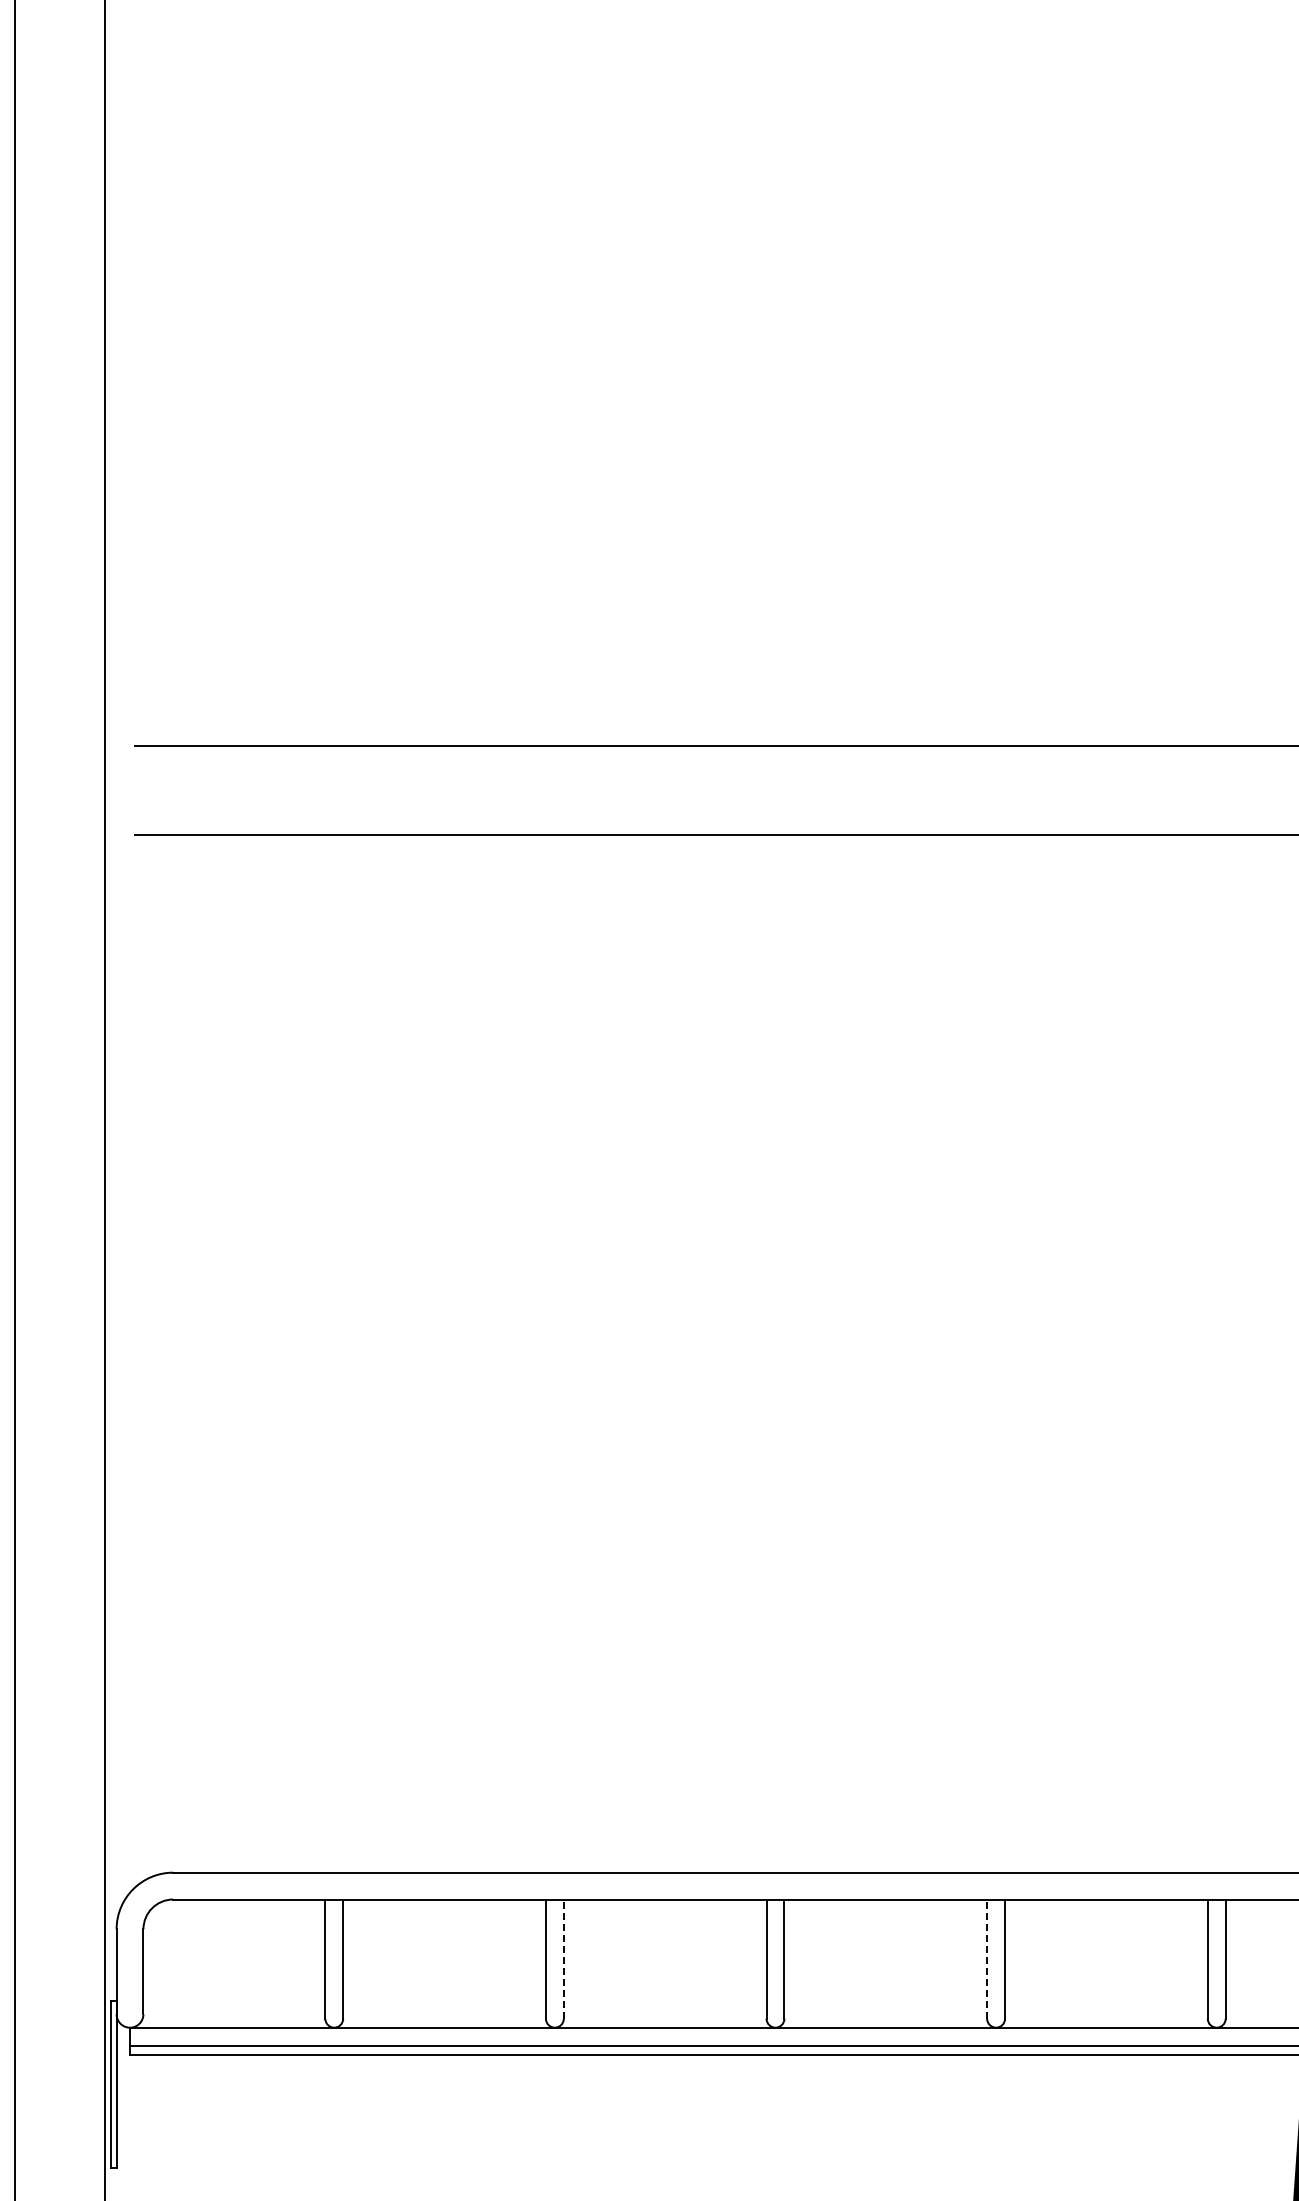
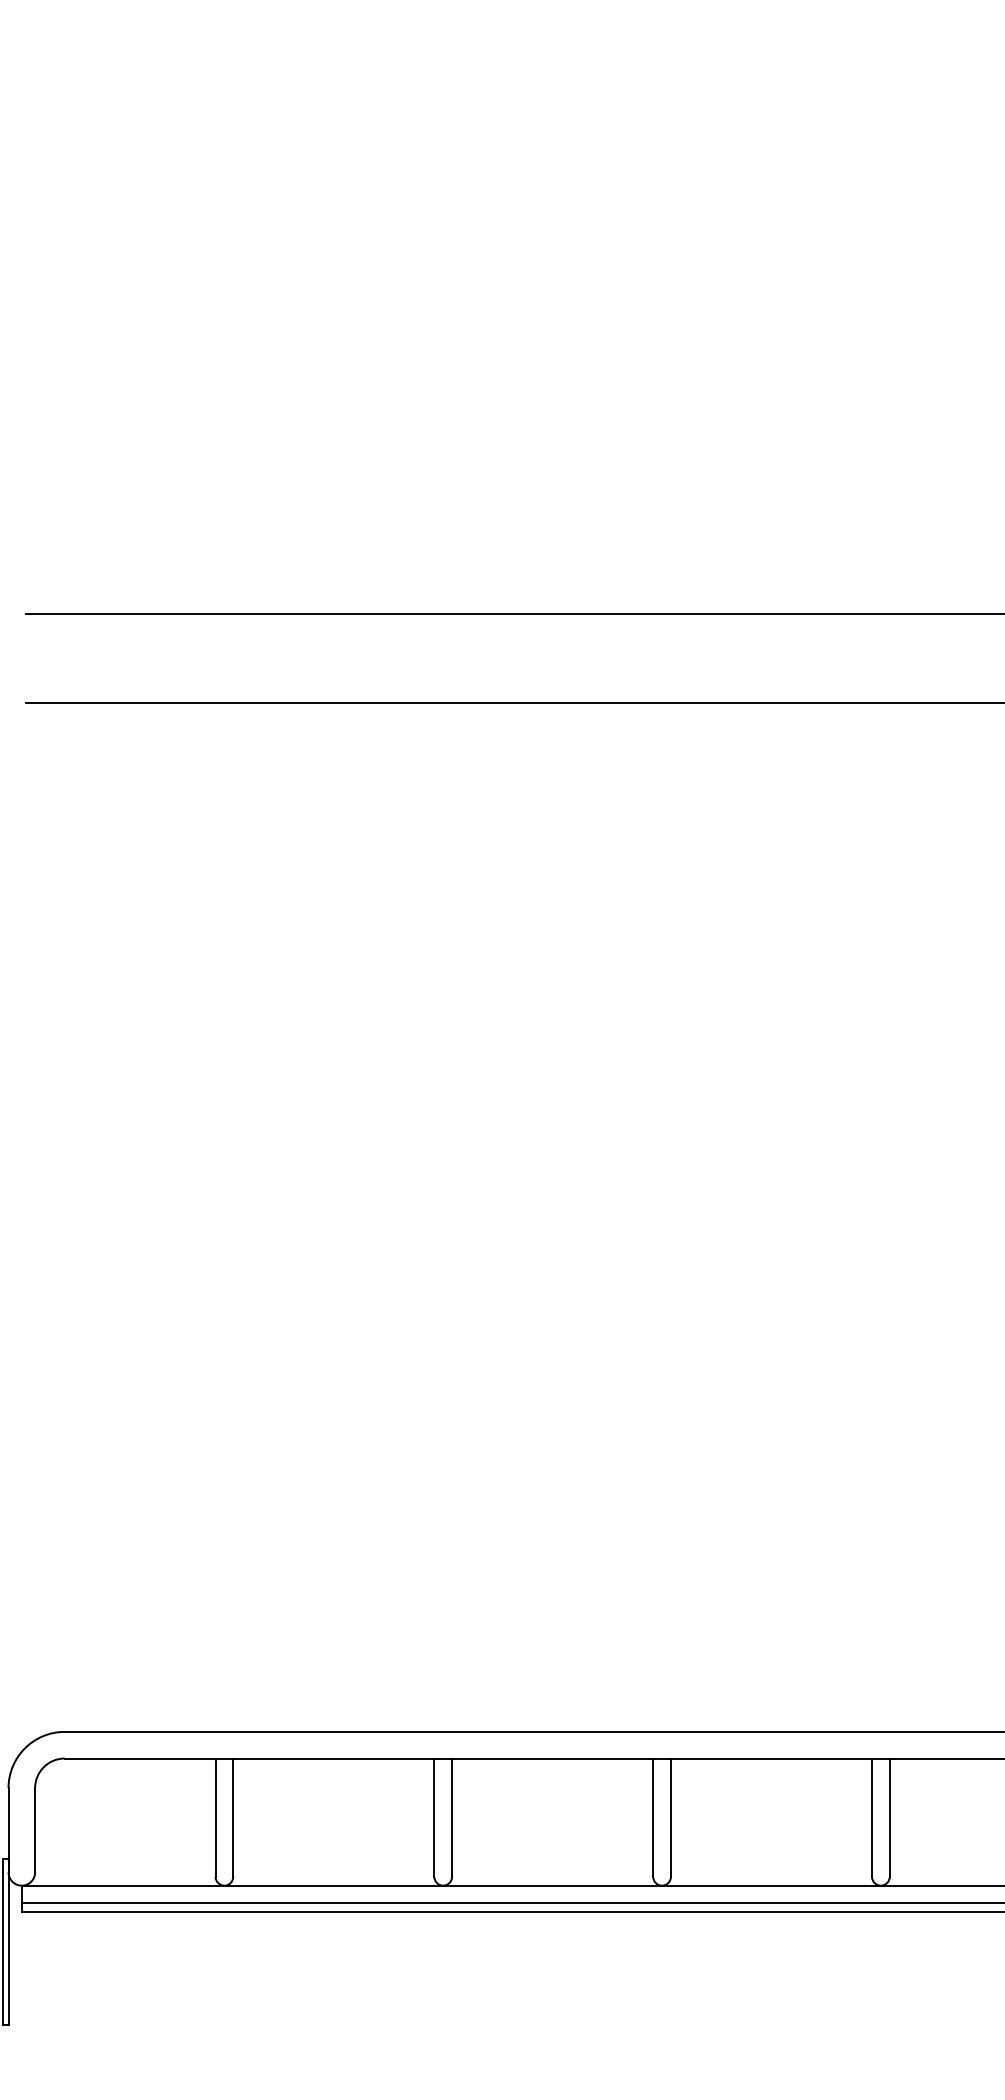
line: (563, 1959) -> (451, 1818), dashed -> solid
line: (987, 1959) -> (872, 1818), dashed -> solid

